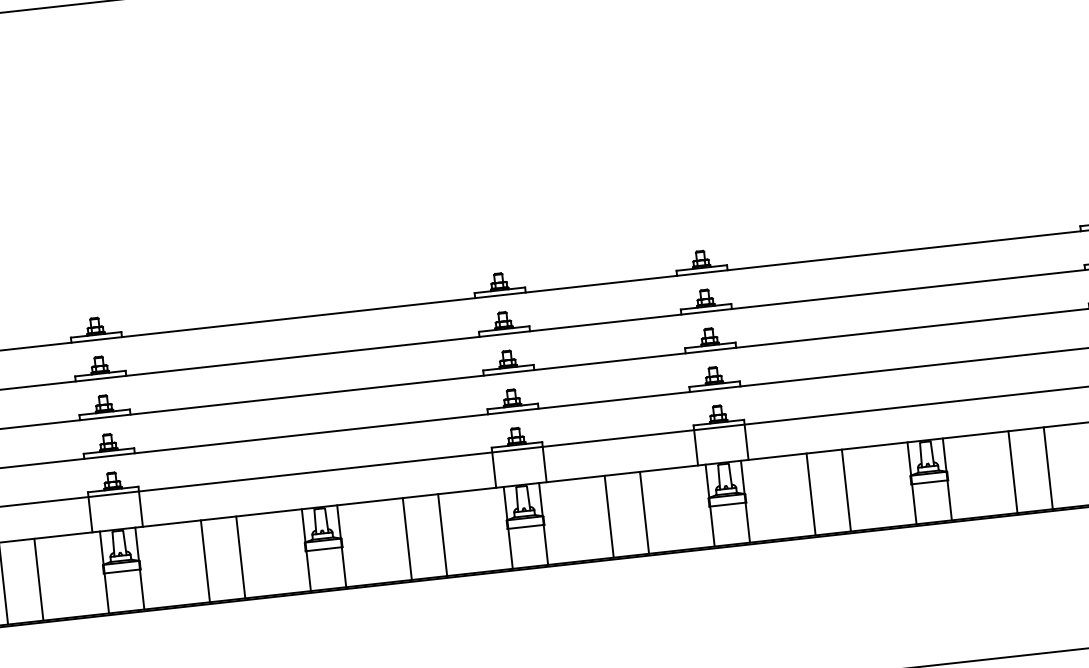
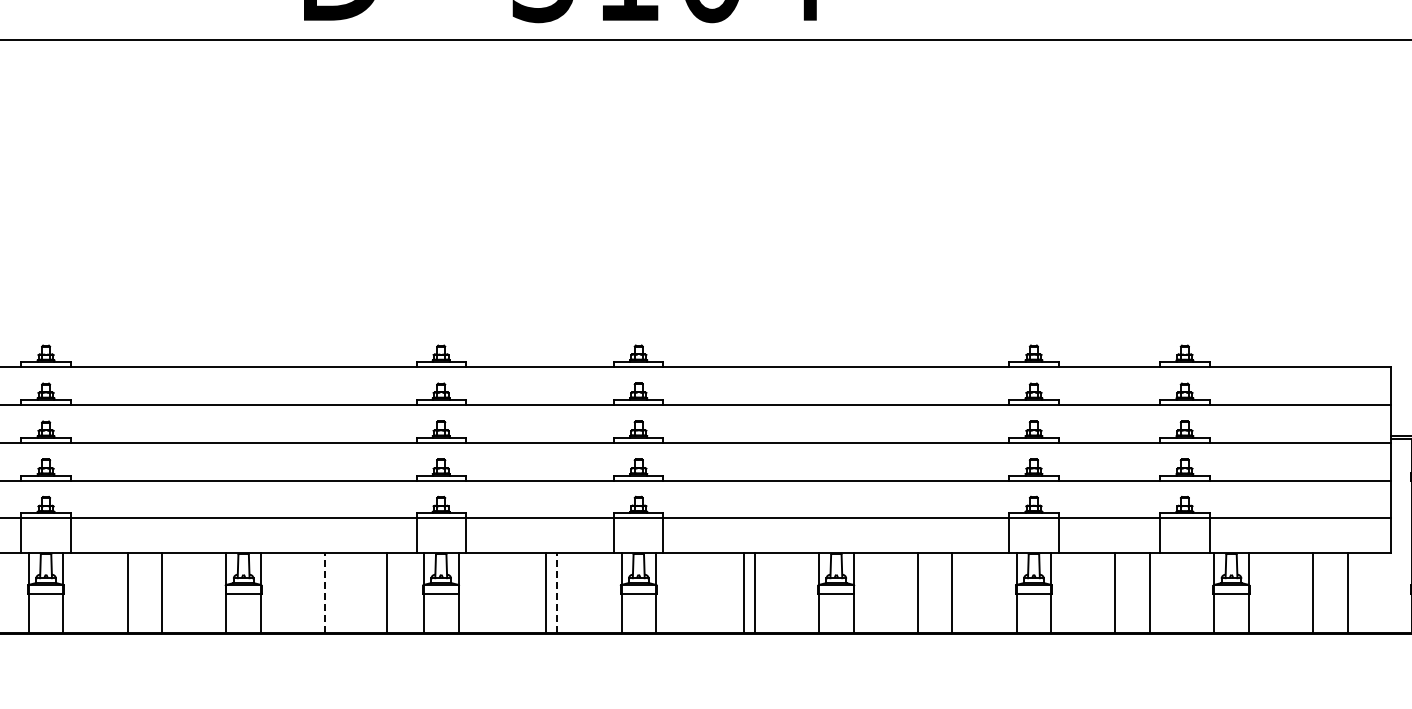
line: (811, 494) -> (744, 592), moved
line: (644, 512) -> (557, 592), solid -> dashed
line: (608, 516) -> (545, 592), moved
line: (442, 535) -> (386, 592), moved
line: (407, 538) -> (325, 592), solid -> dashed

